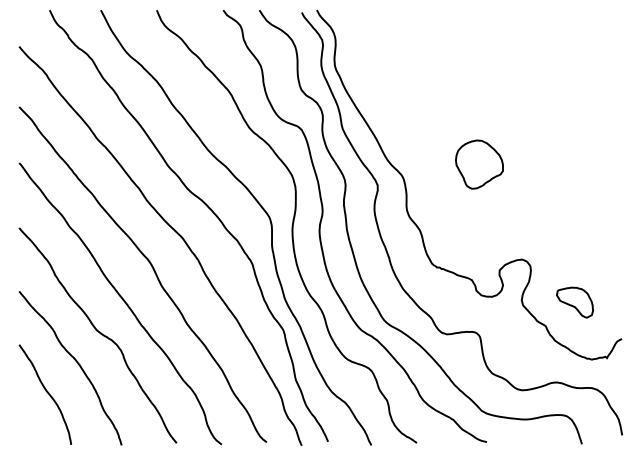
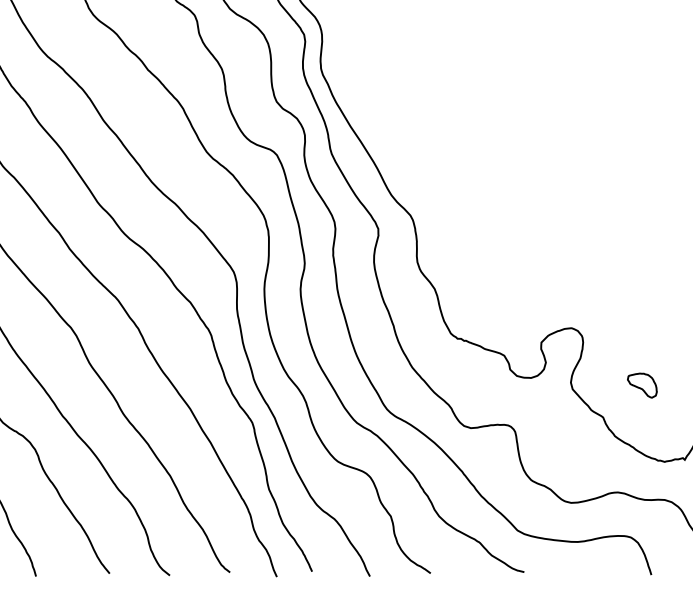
part: (479, 164) -> (514, 201), removed
part: (575, 302) -> (642, 385), size x0.6

